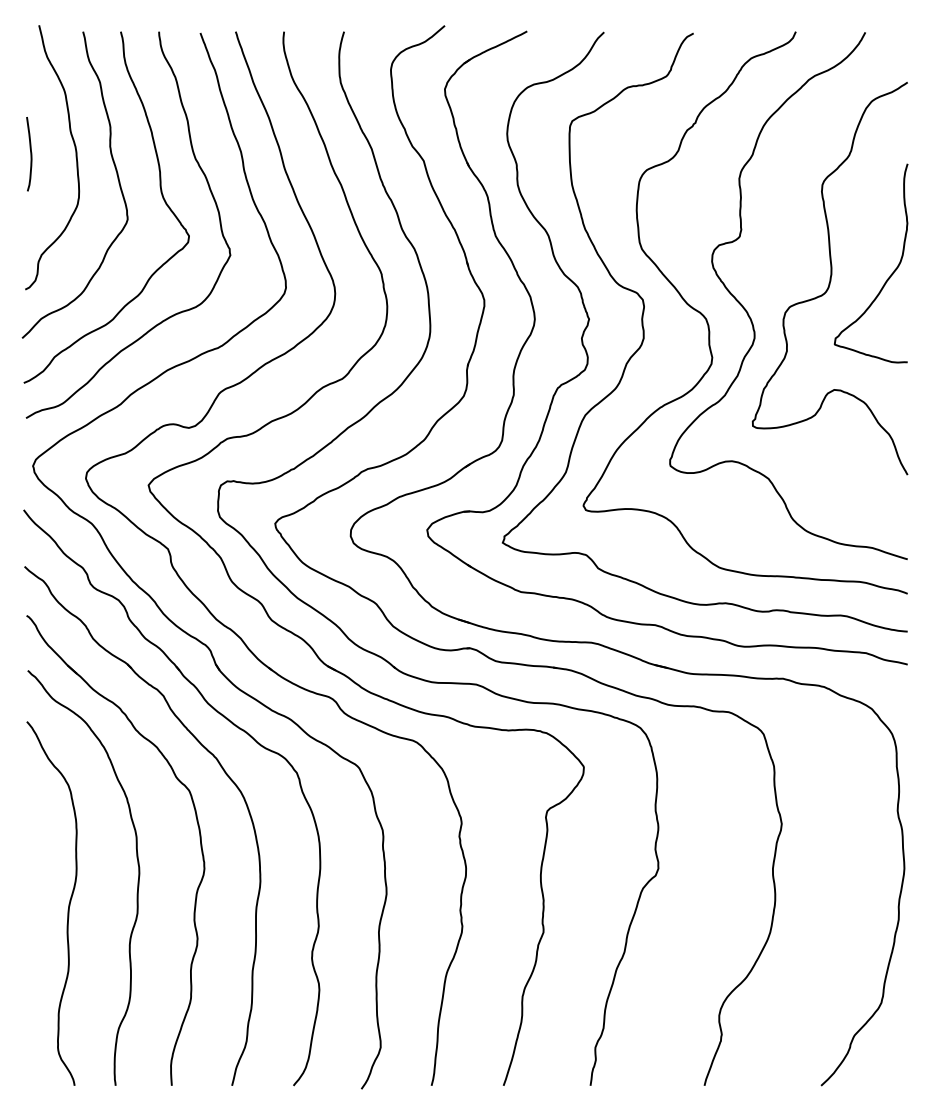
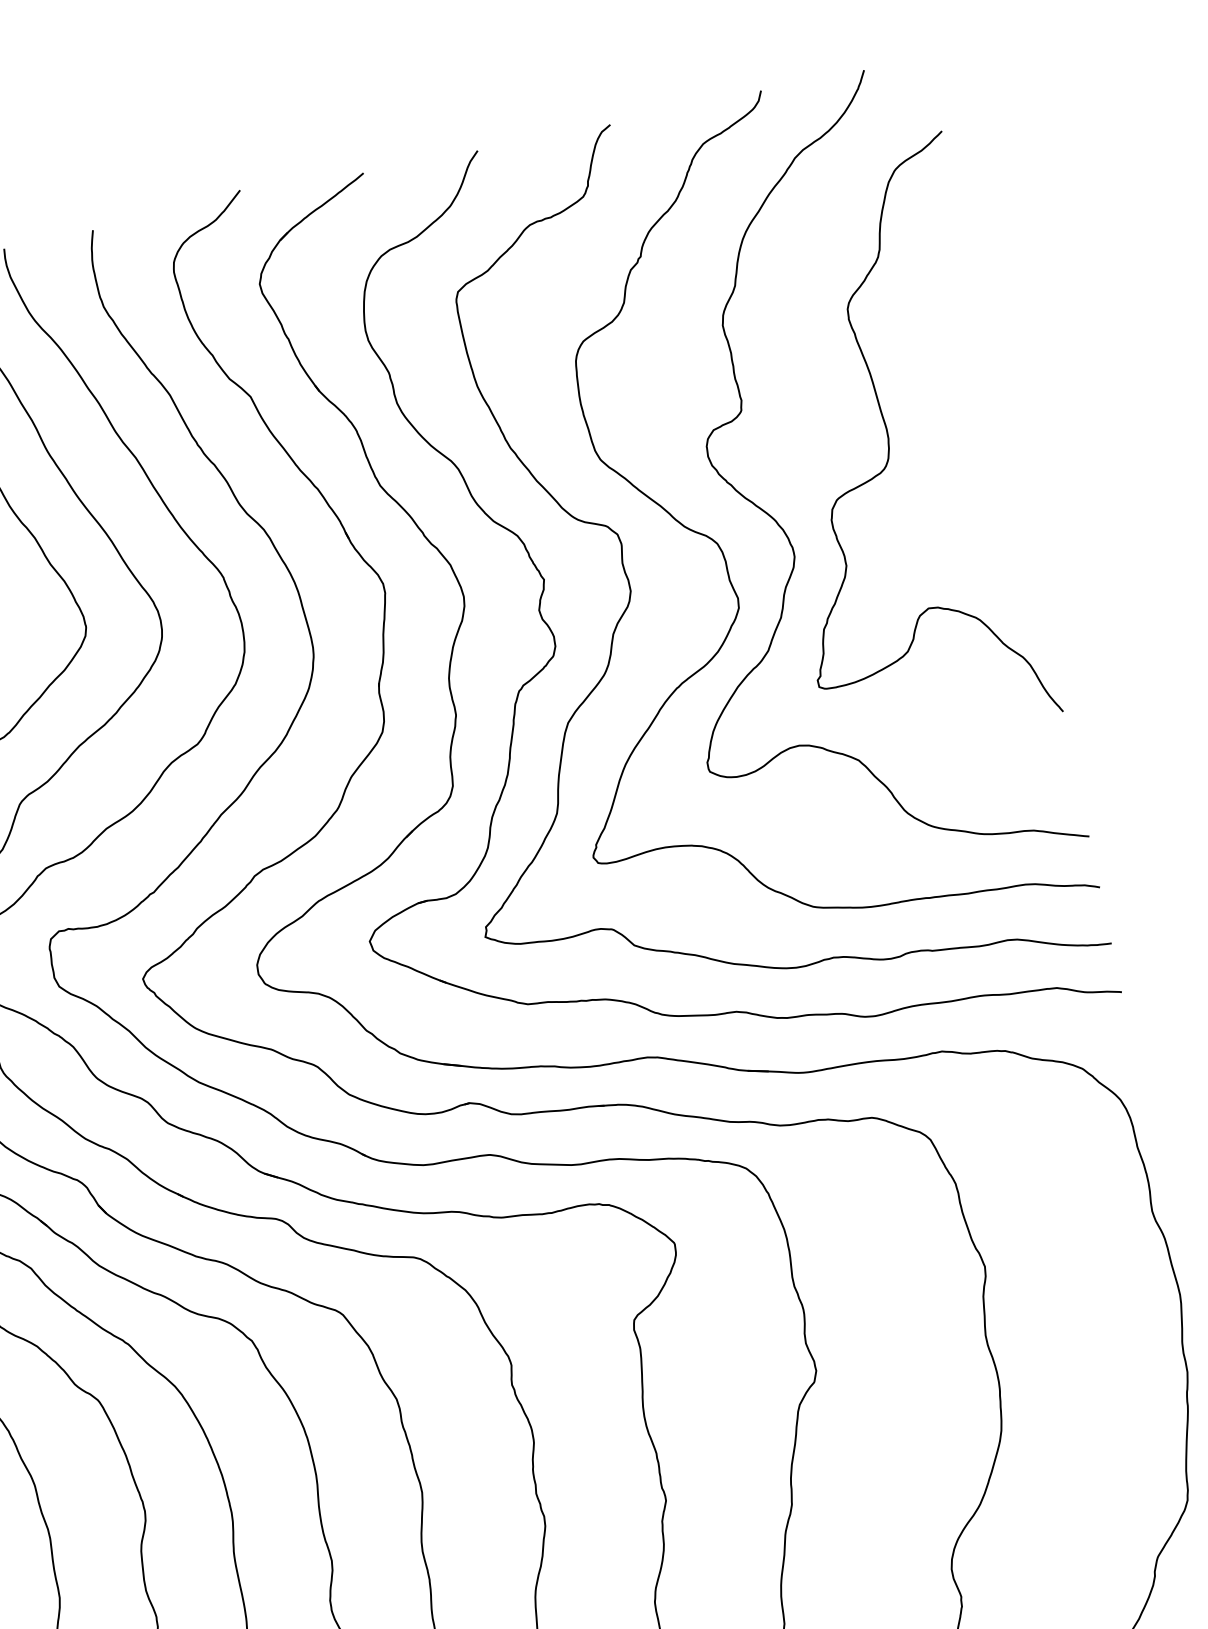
curve: (886, 279) -> (971, 429), removed

